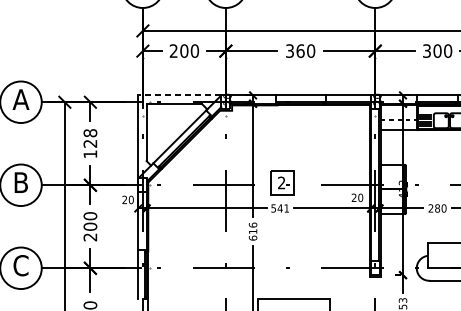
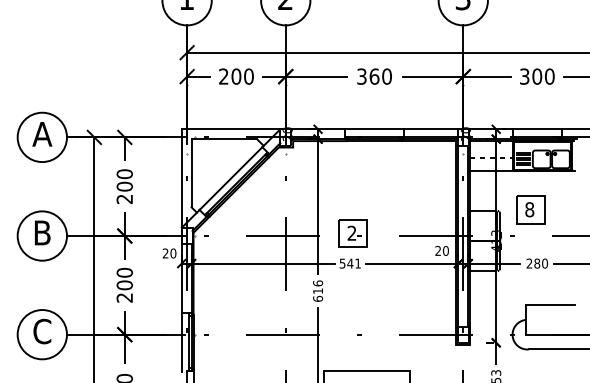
line: (179, 95) -> (230, 129), dashed -> solid
text: (90, 143) -> (124, 186), 128 -> 200
part: (431, 162) -> (530, 209), added

